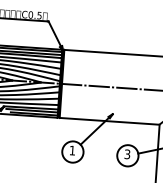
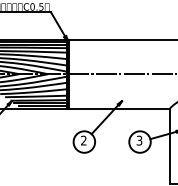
text: (72, 150) -> (83, 140), 1 -> 2

